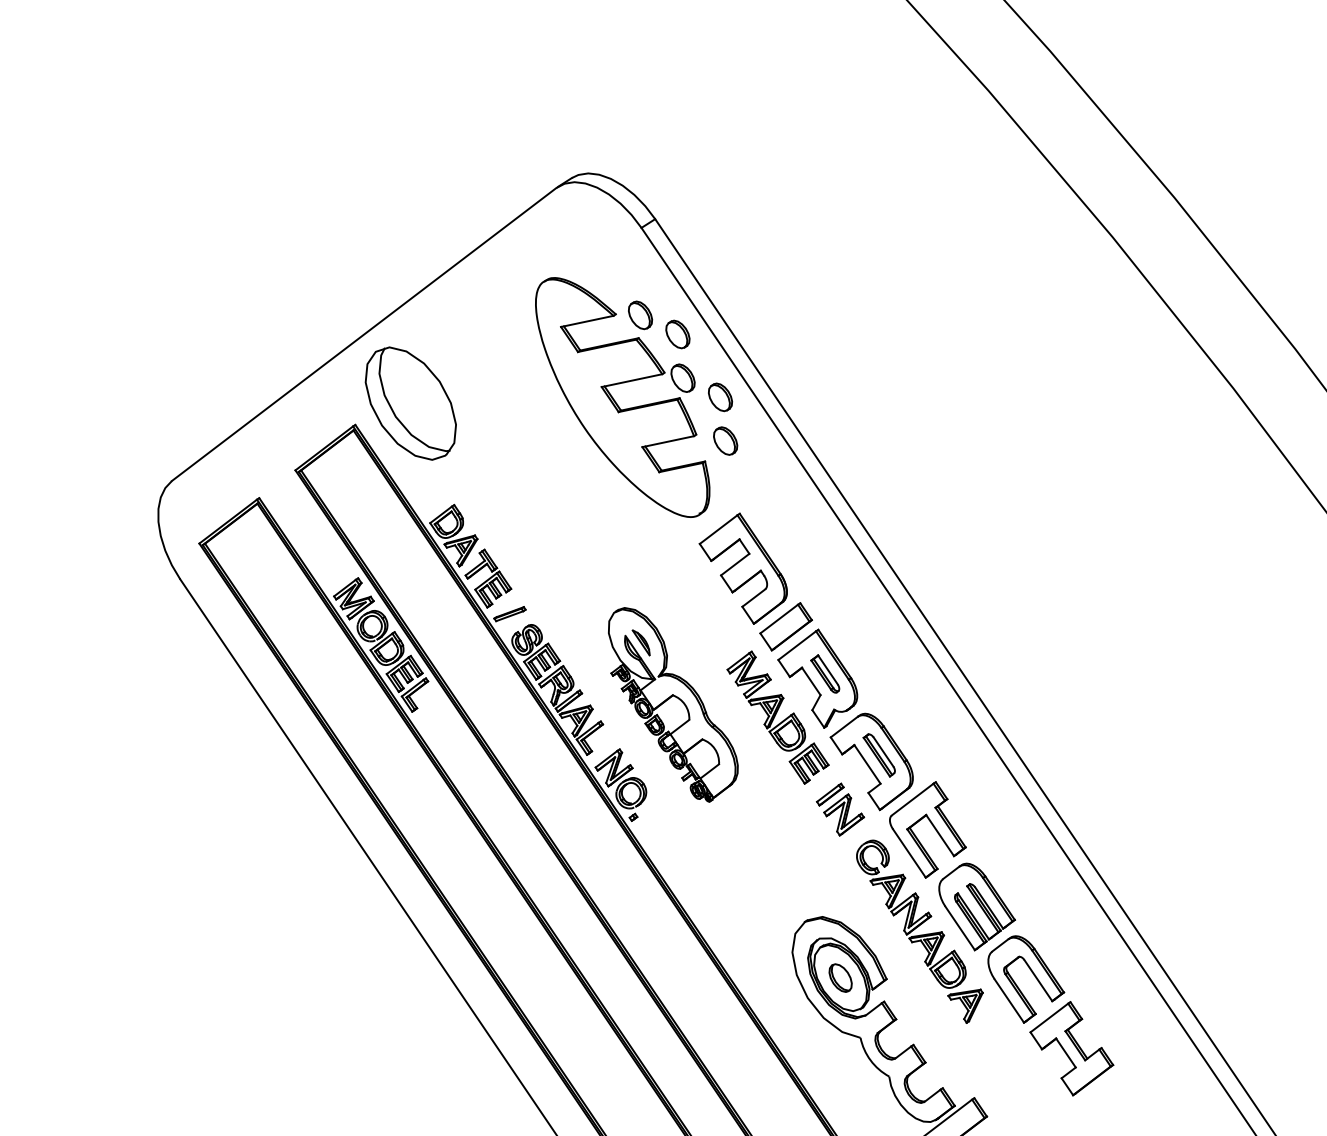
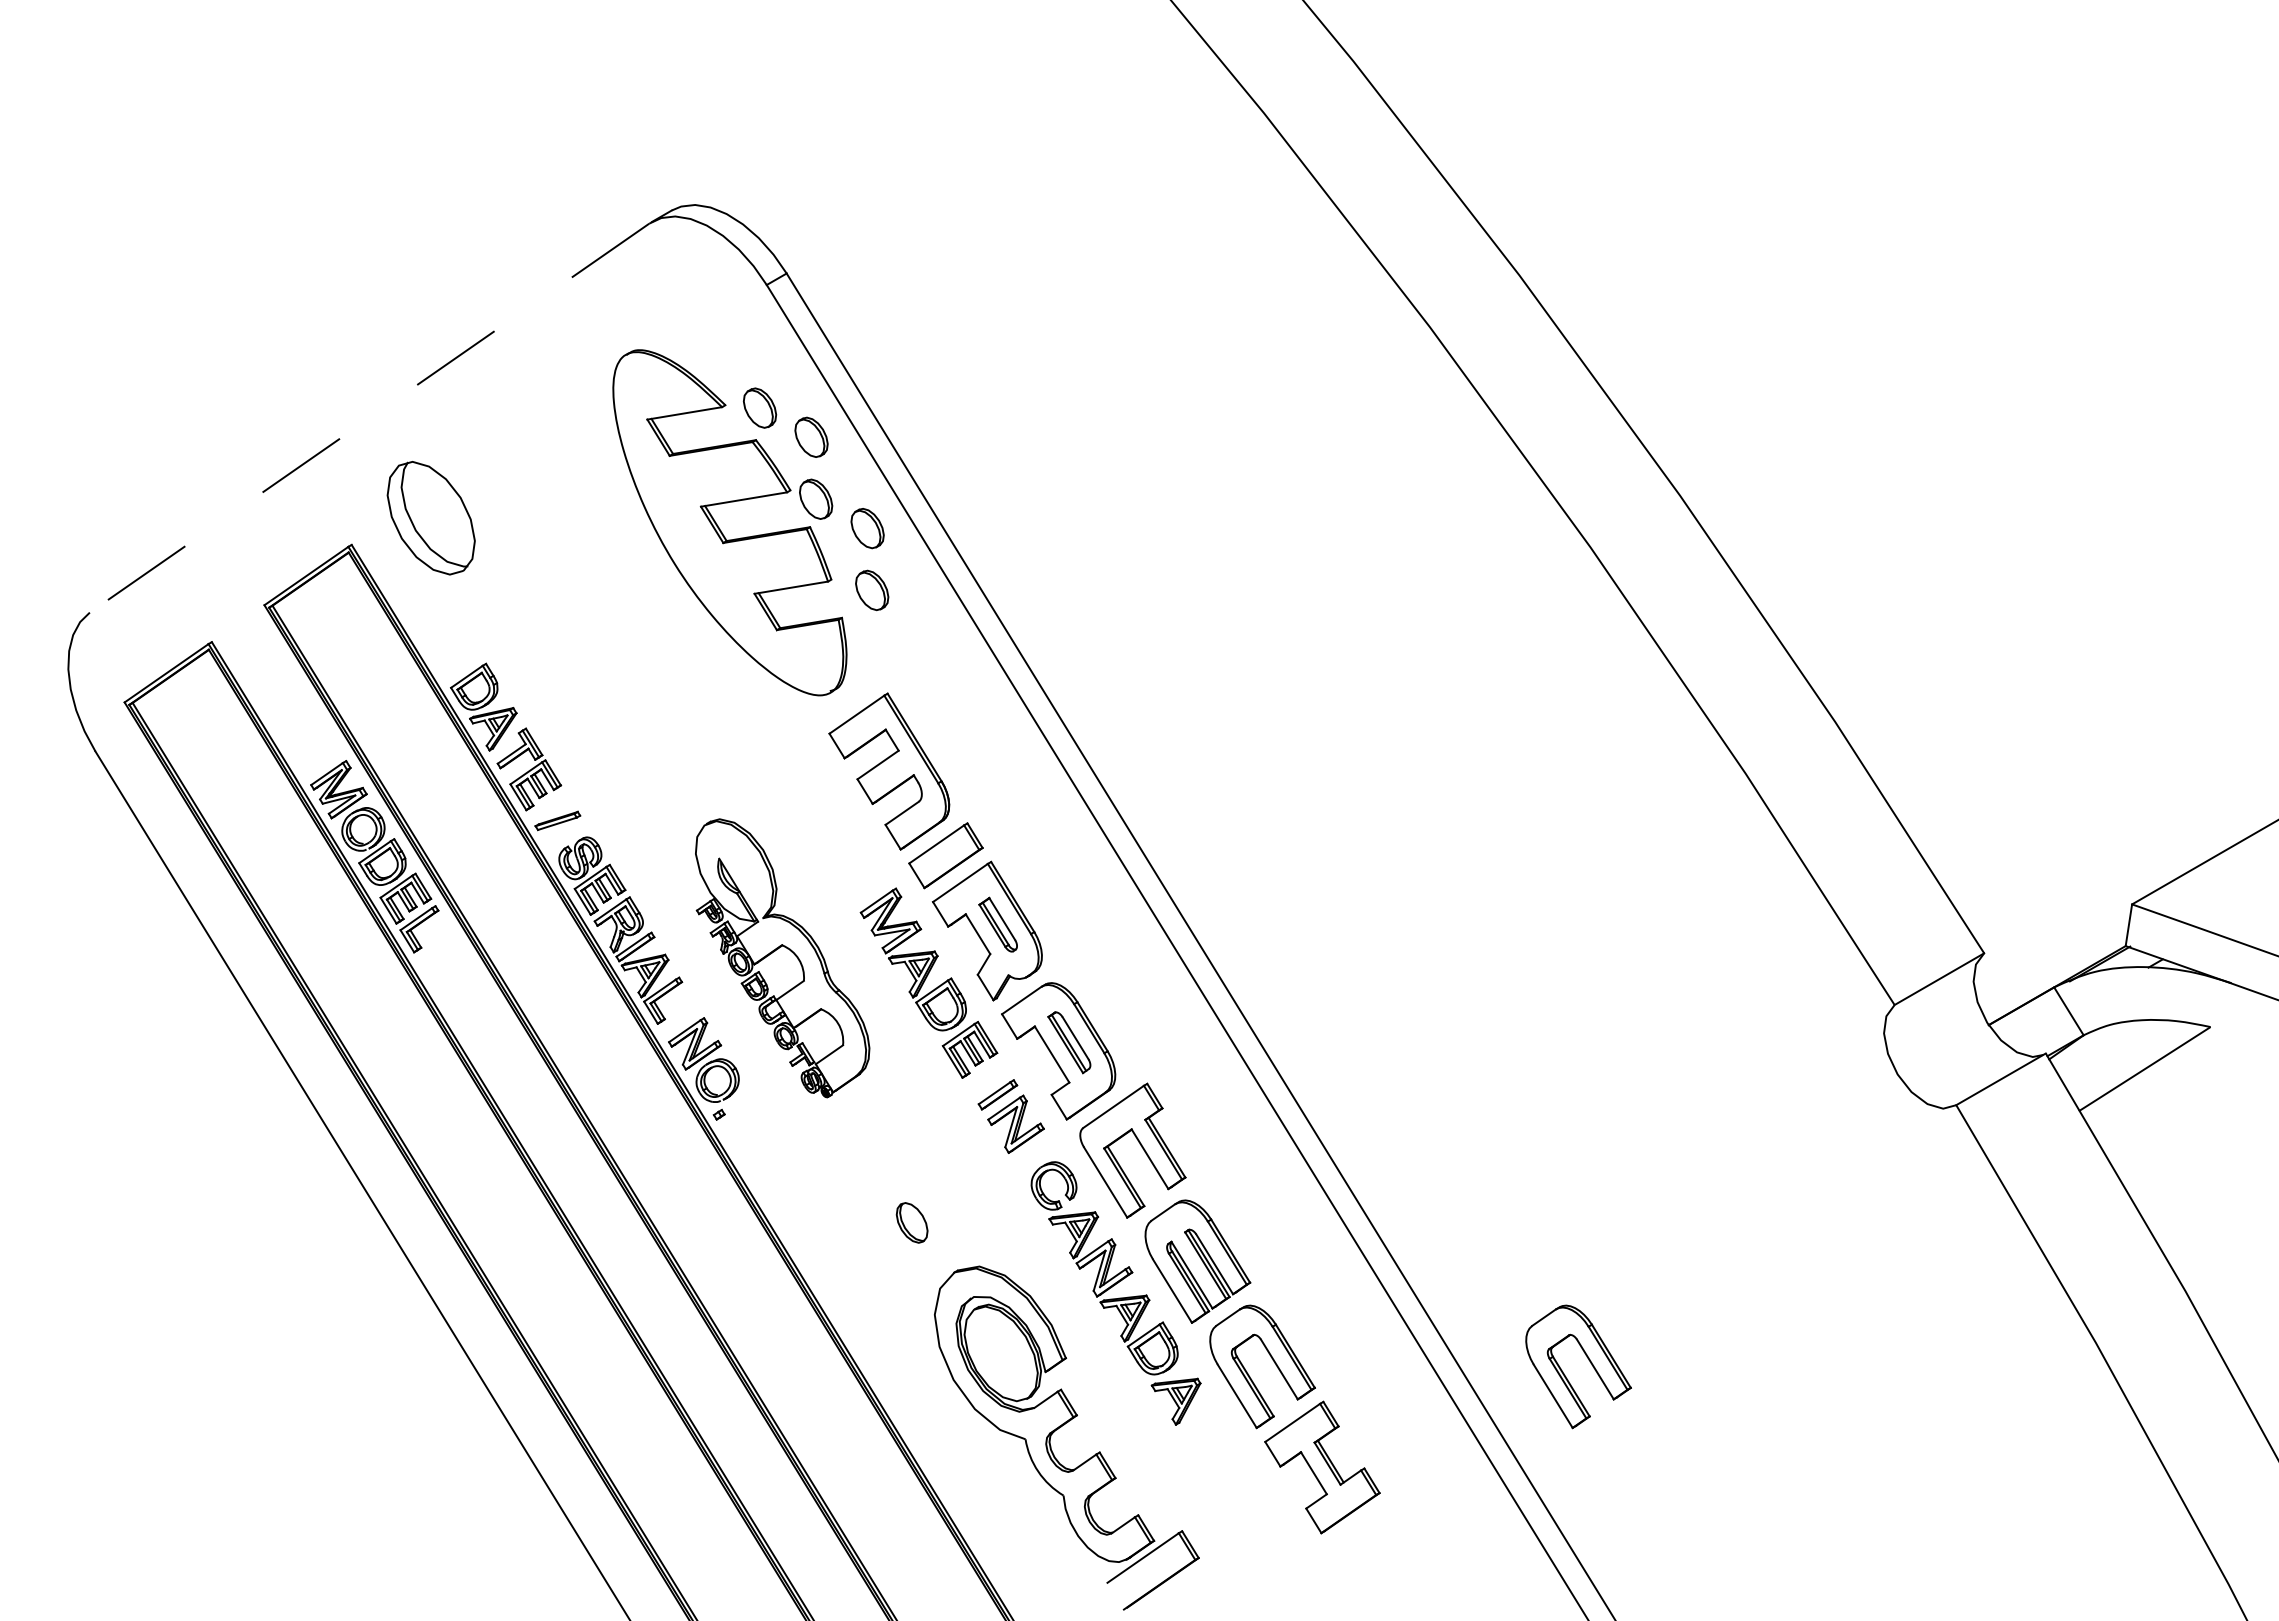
line: (364, 334) -> (369, 418), solid -> dashed
part: (411, 403) -> (431, 517), size x0.7
part: (640, 642) -> (740, 869), removed
part: (1257, 964) -> (1588, 1360), added
part: (840, 977) -> (911, 1222), moved

